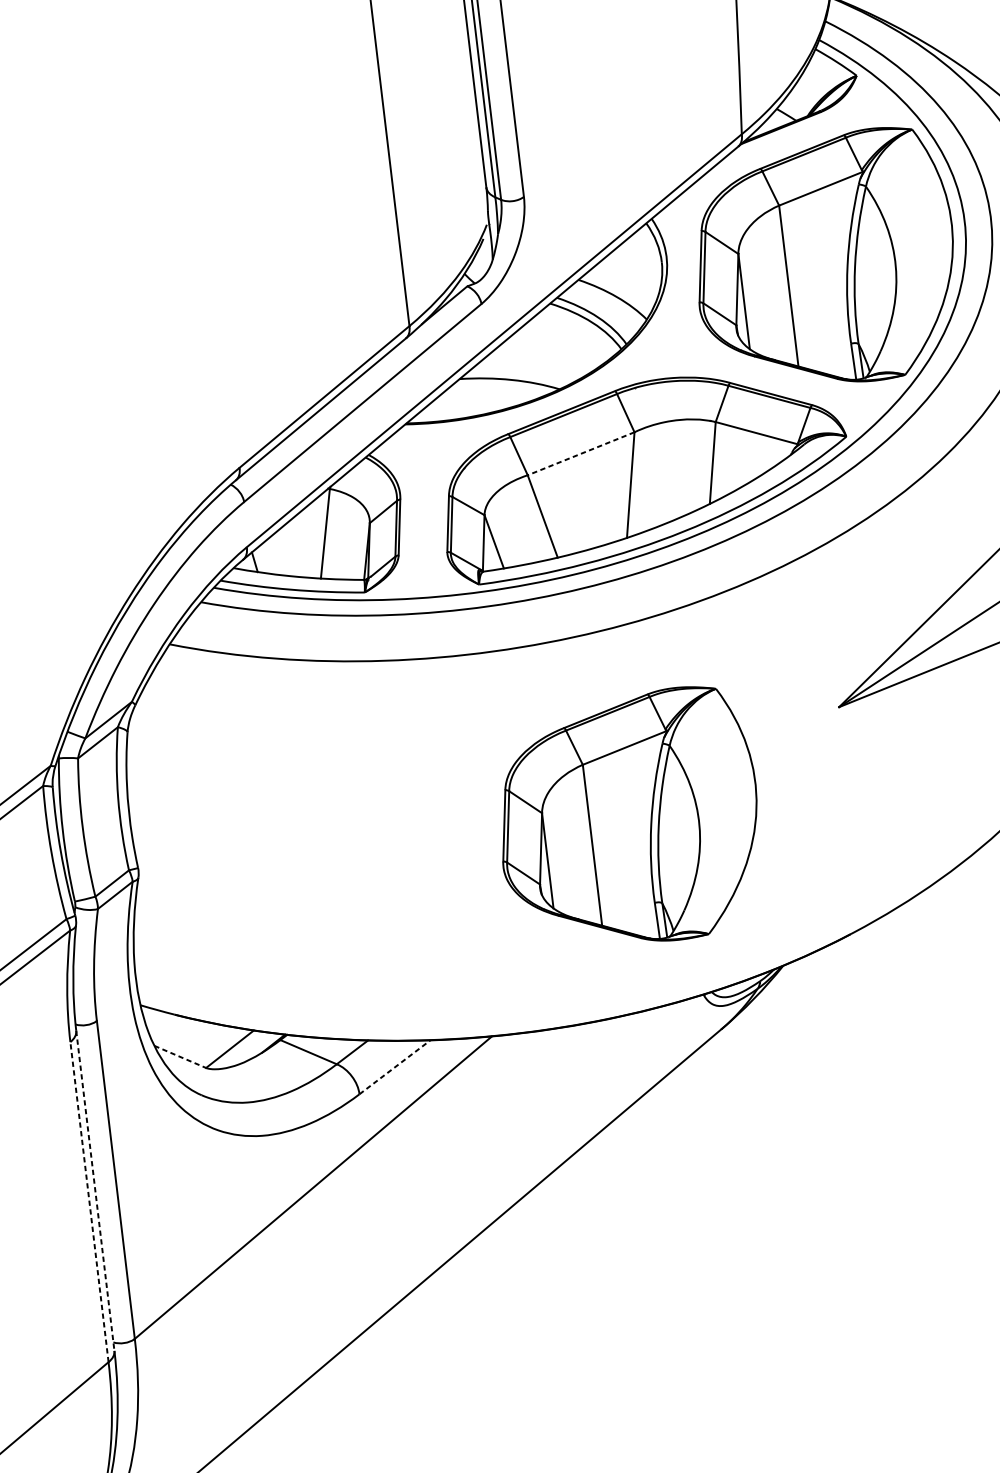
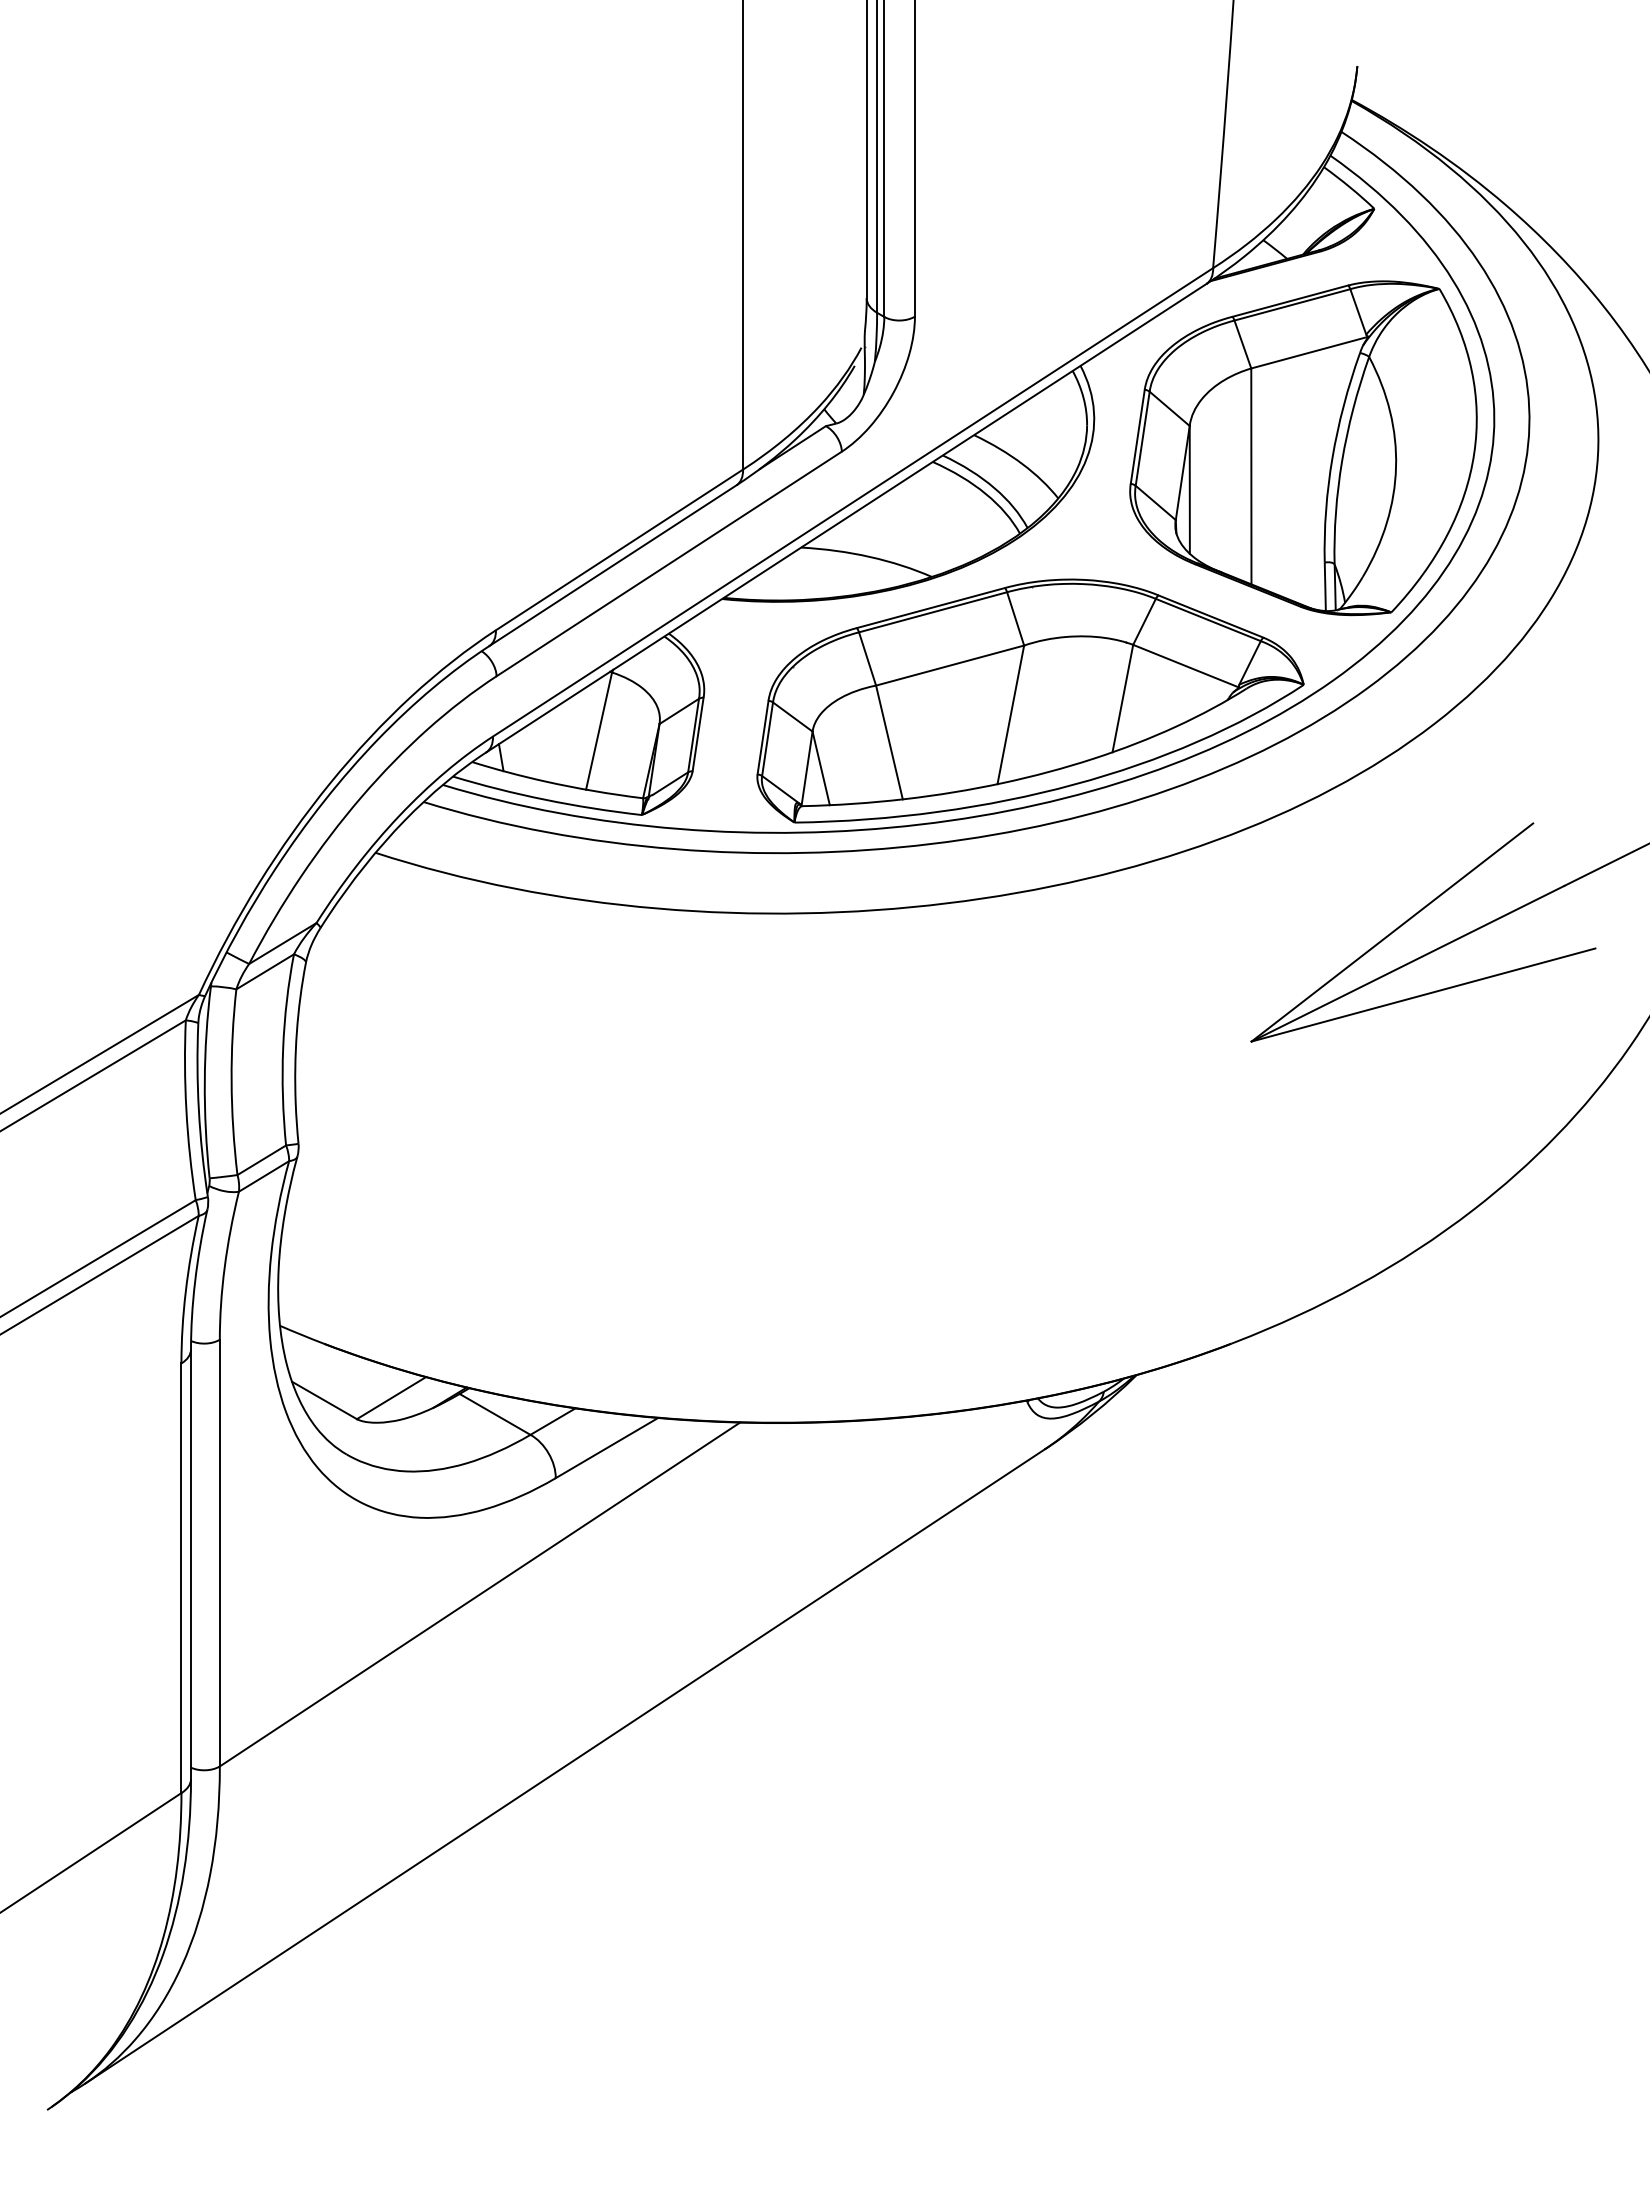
line: (581, 453) -> (950, 665), dashed -> solid
part: (628, 819) -> (955, 1157), removed
line: (180, 1056) -> (324, 1400), dashed -> solid
line: (395, 1066) -> (607, 1447), dashed -> solid
line: (95, 1190) -> (191, 1564), dashed -> solid
line: (89, 1202) -> (181, 1578), dashed -> solid

